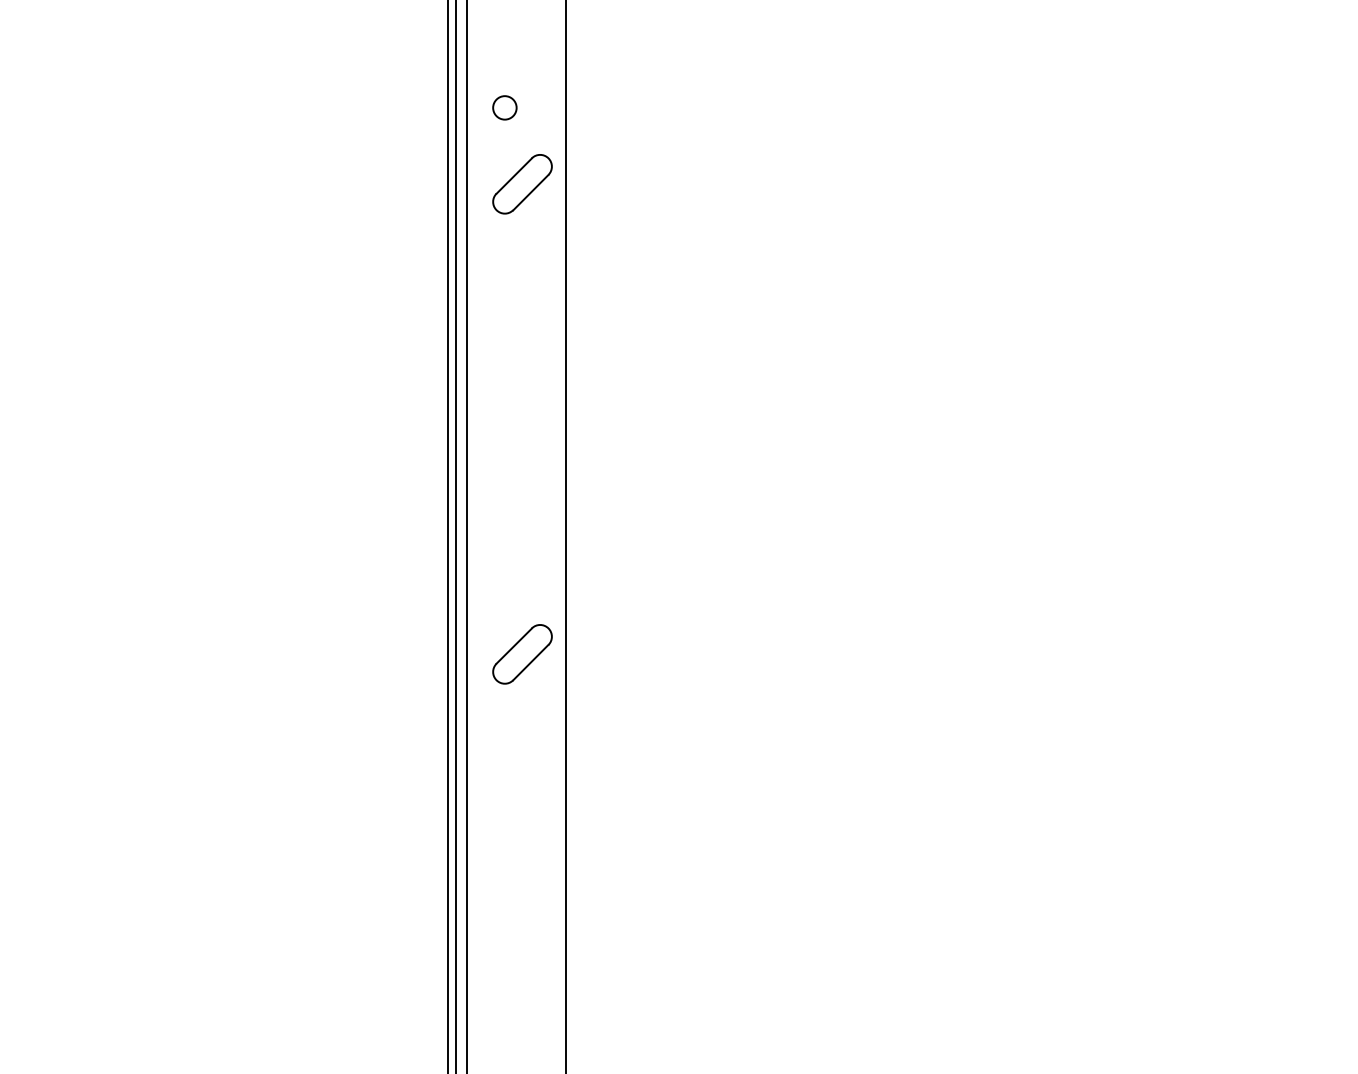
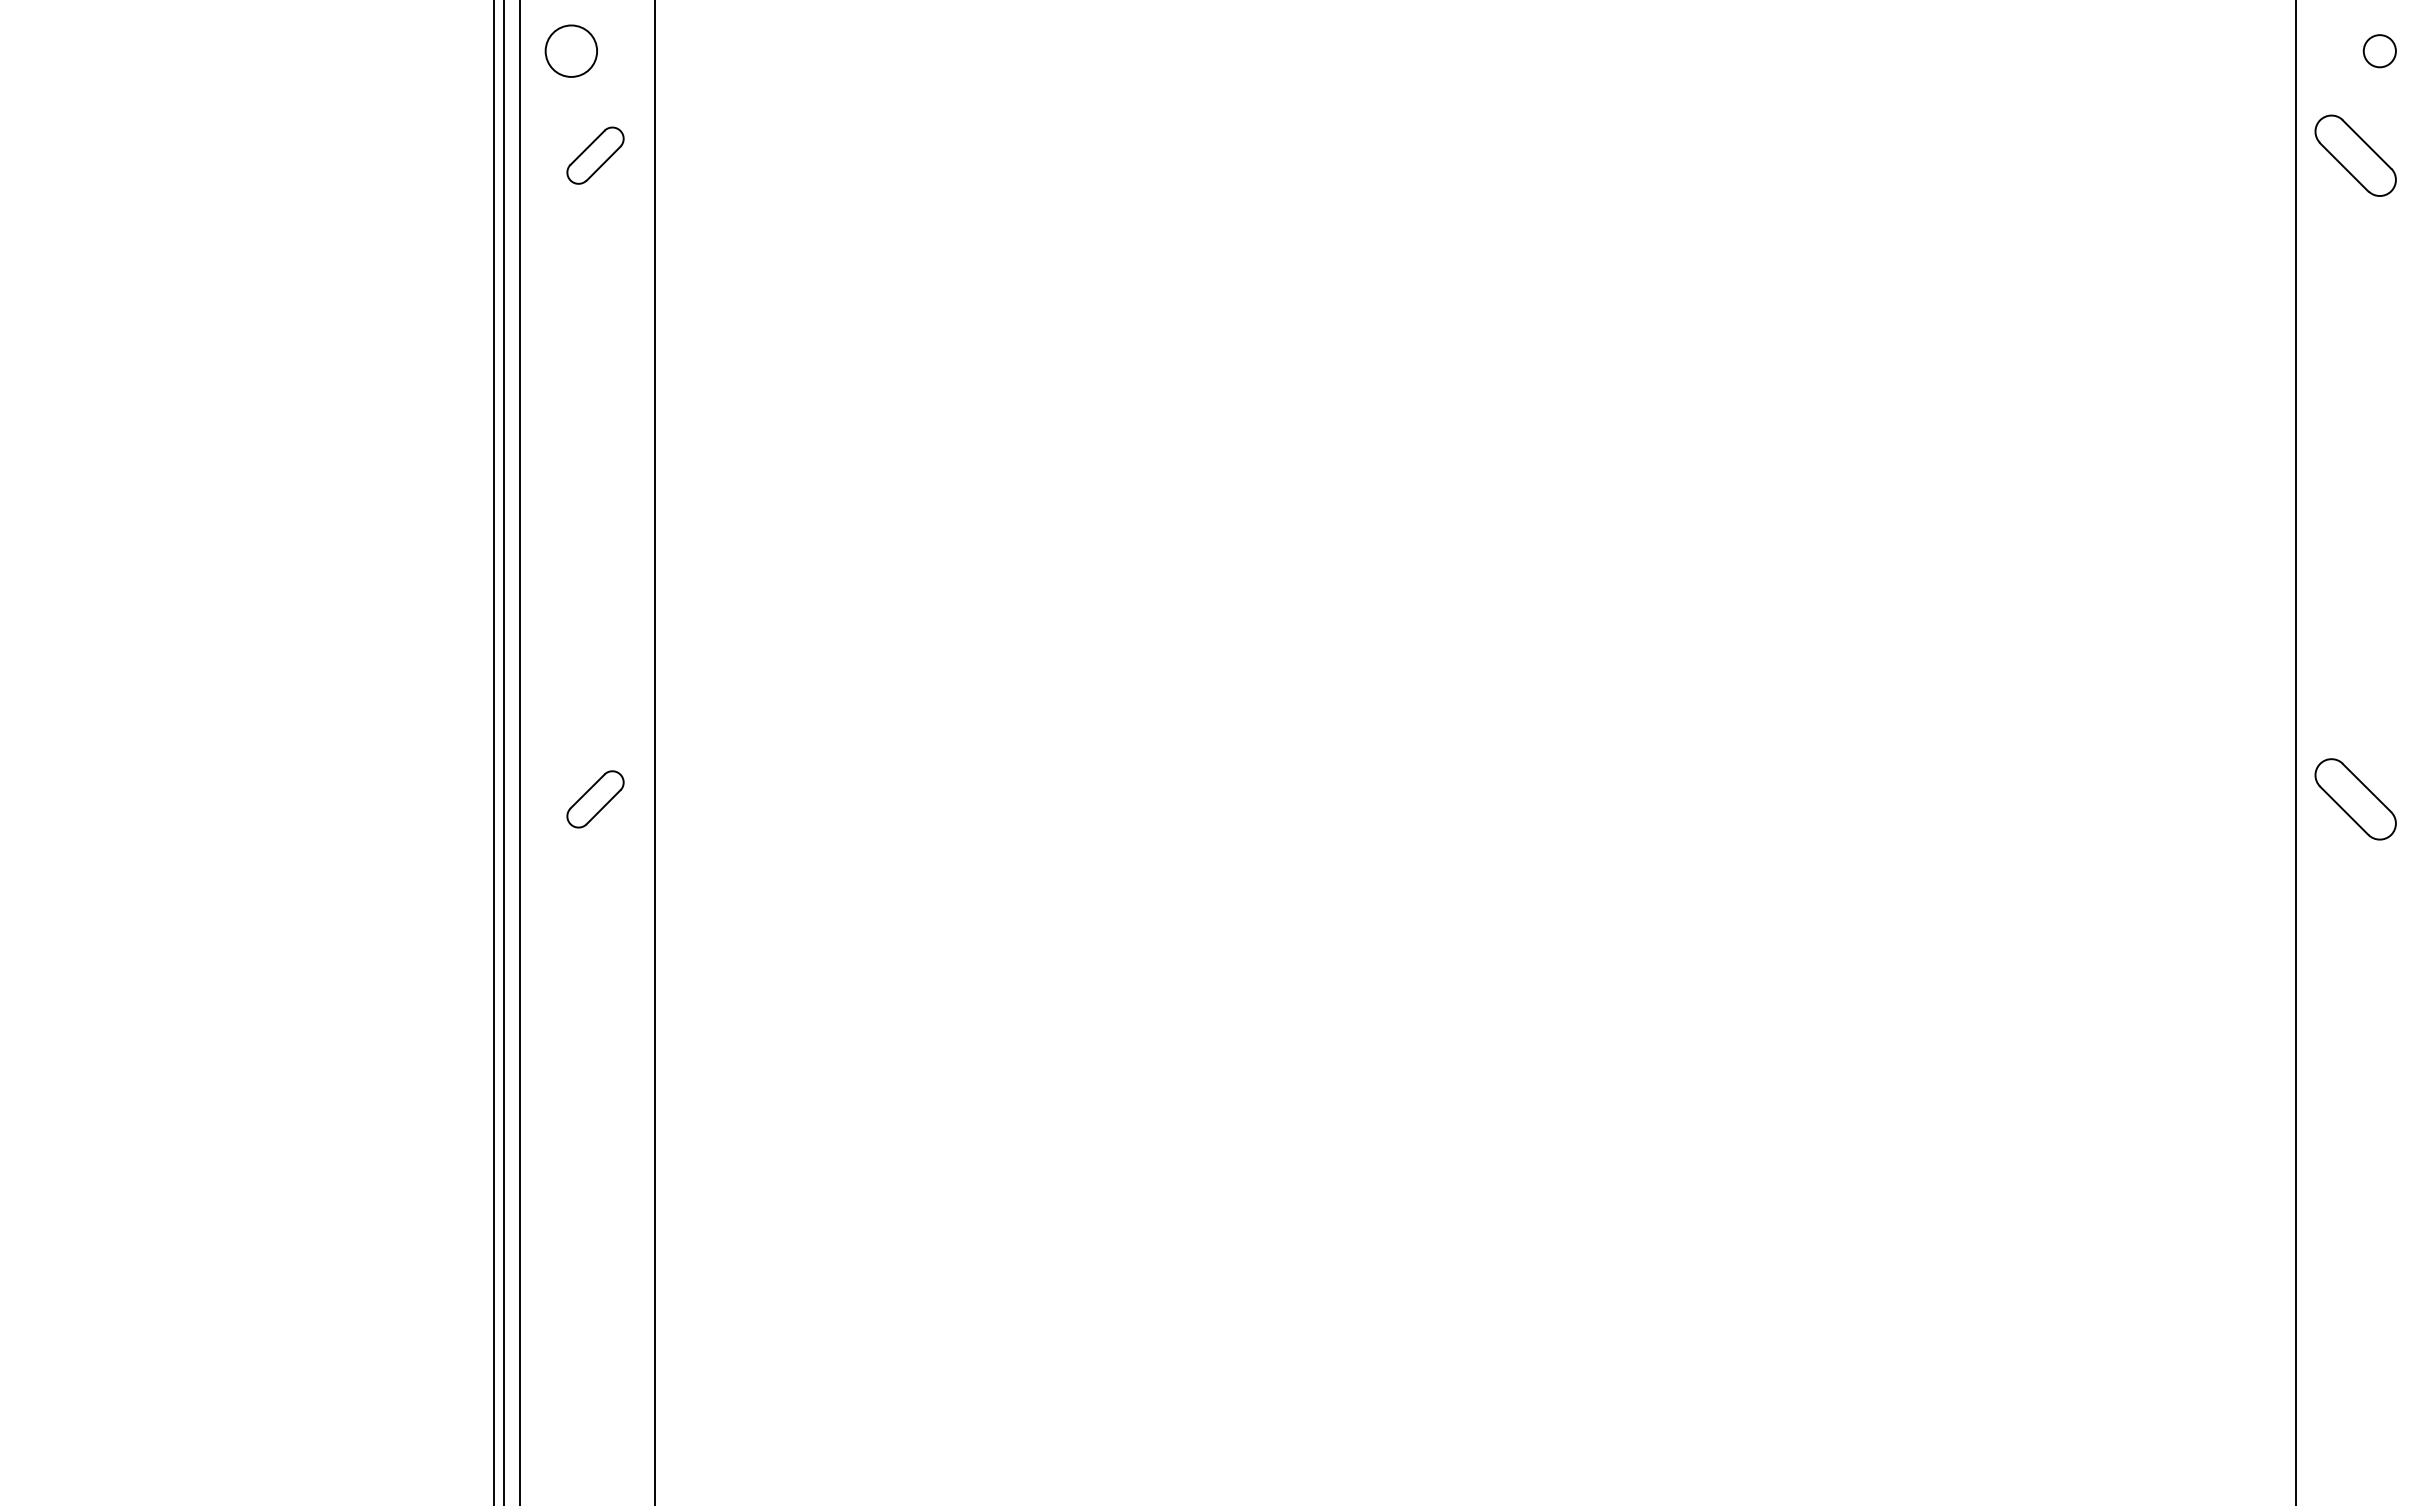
circle: (504, 108) -> (571, 51), size x1.6
part: (522, 184) -> (595, 155), size x0.7
part: (522, 654) -> (595, 799), size x0.7

